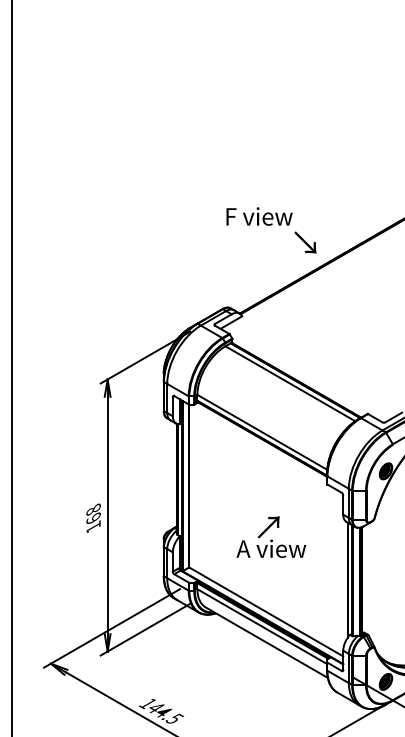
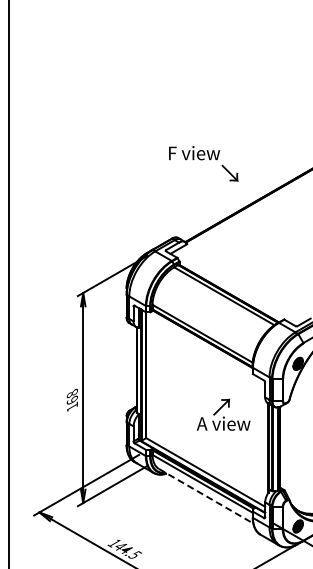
text: (271, 229) -> (203, 163), moved
text: (271, 536) -> (223, 414), moved
line: (267, 643) -> (206, 496), solid -> dashed

